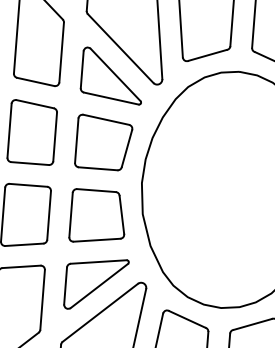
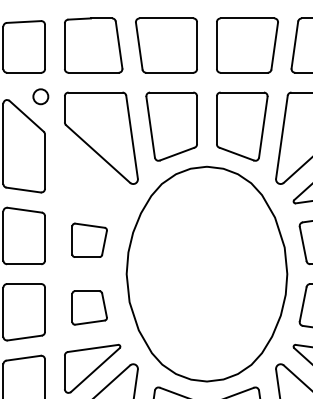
part: (112, 76) -> (92, 179), removed
part: (103, 142) -> (89, 240), size x0.7
part: (98, 216) -> (89, 307), size x0.7

